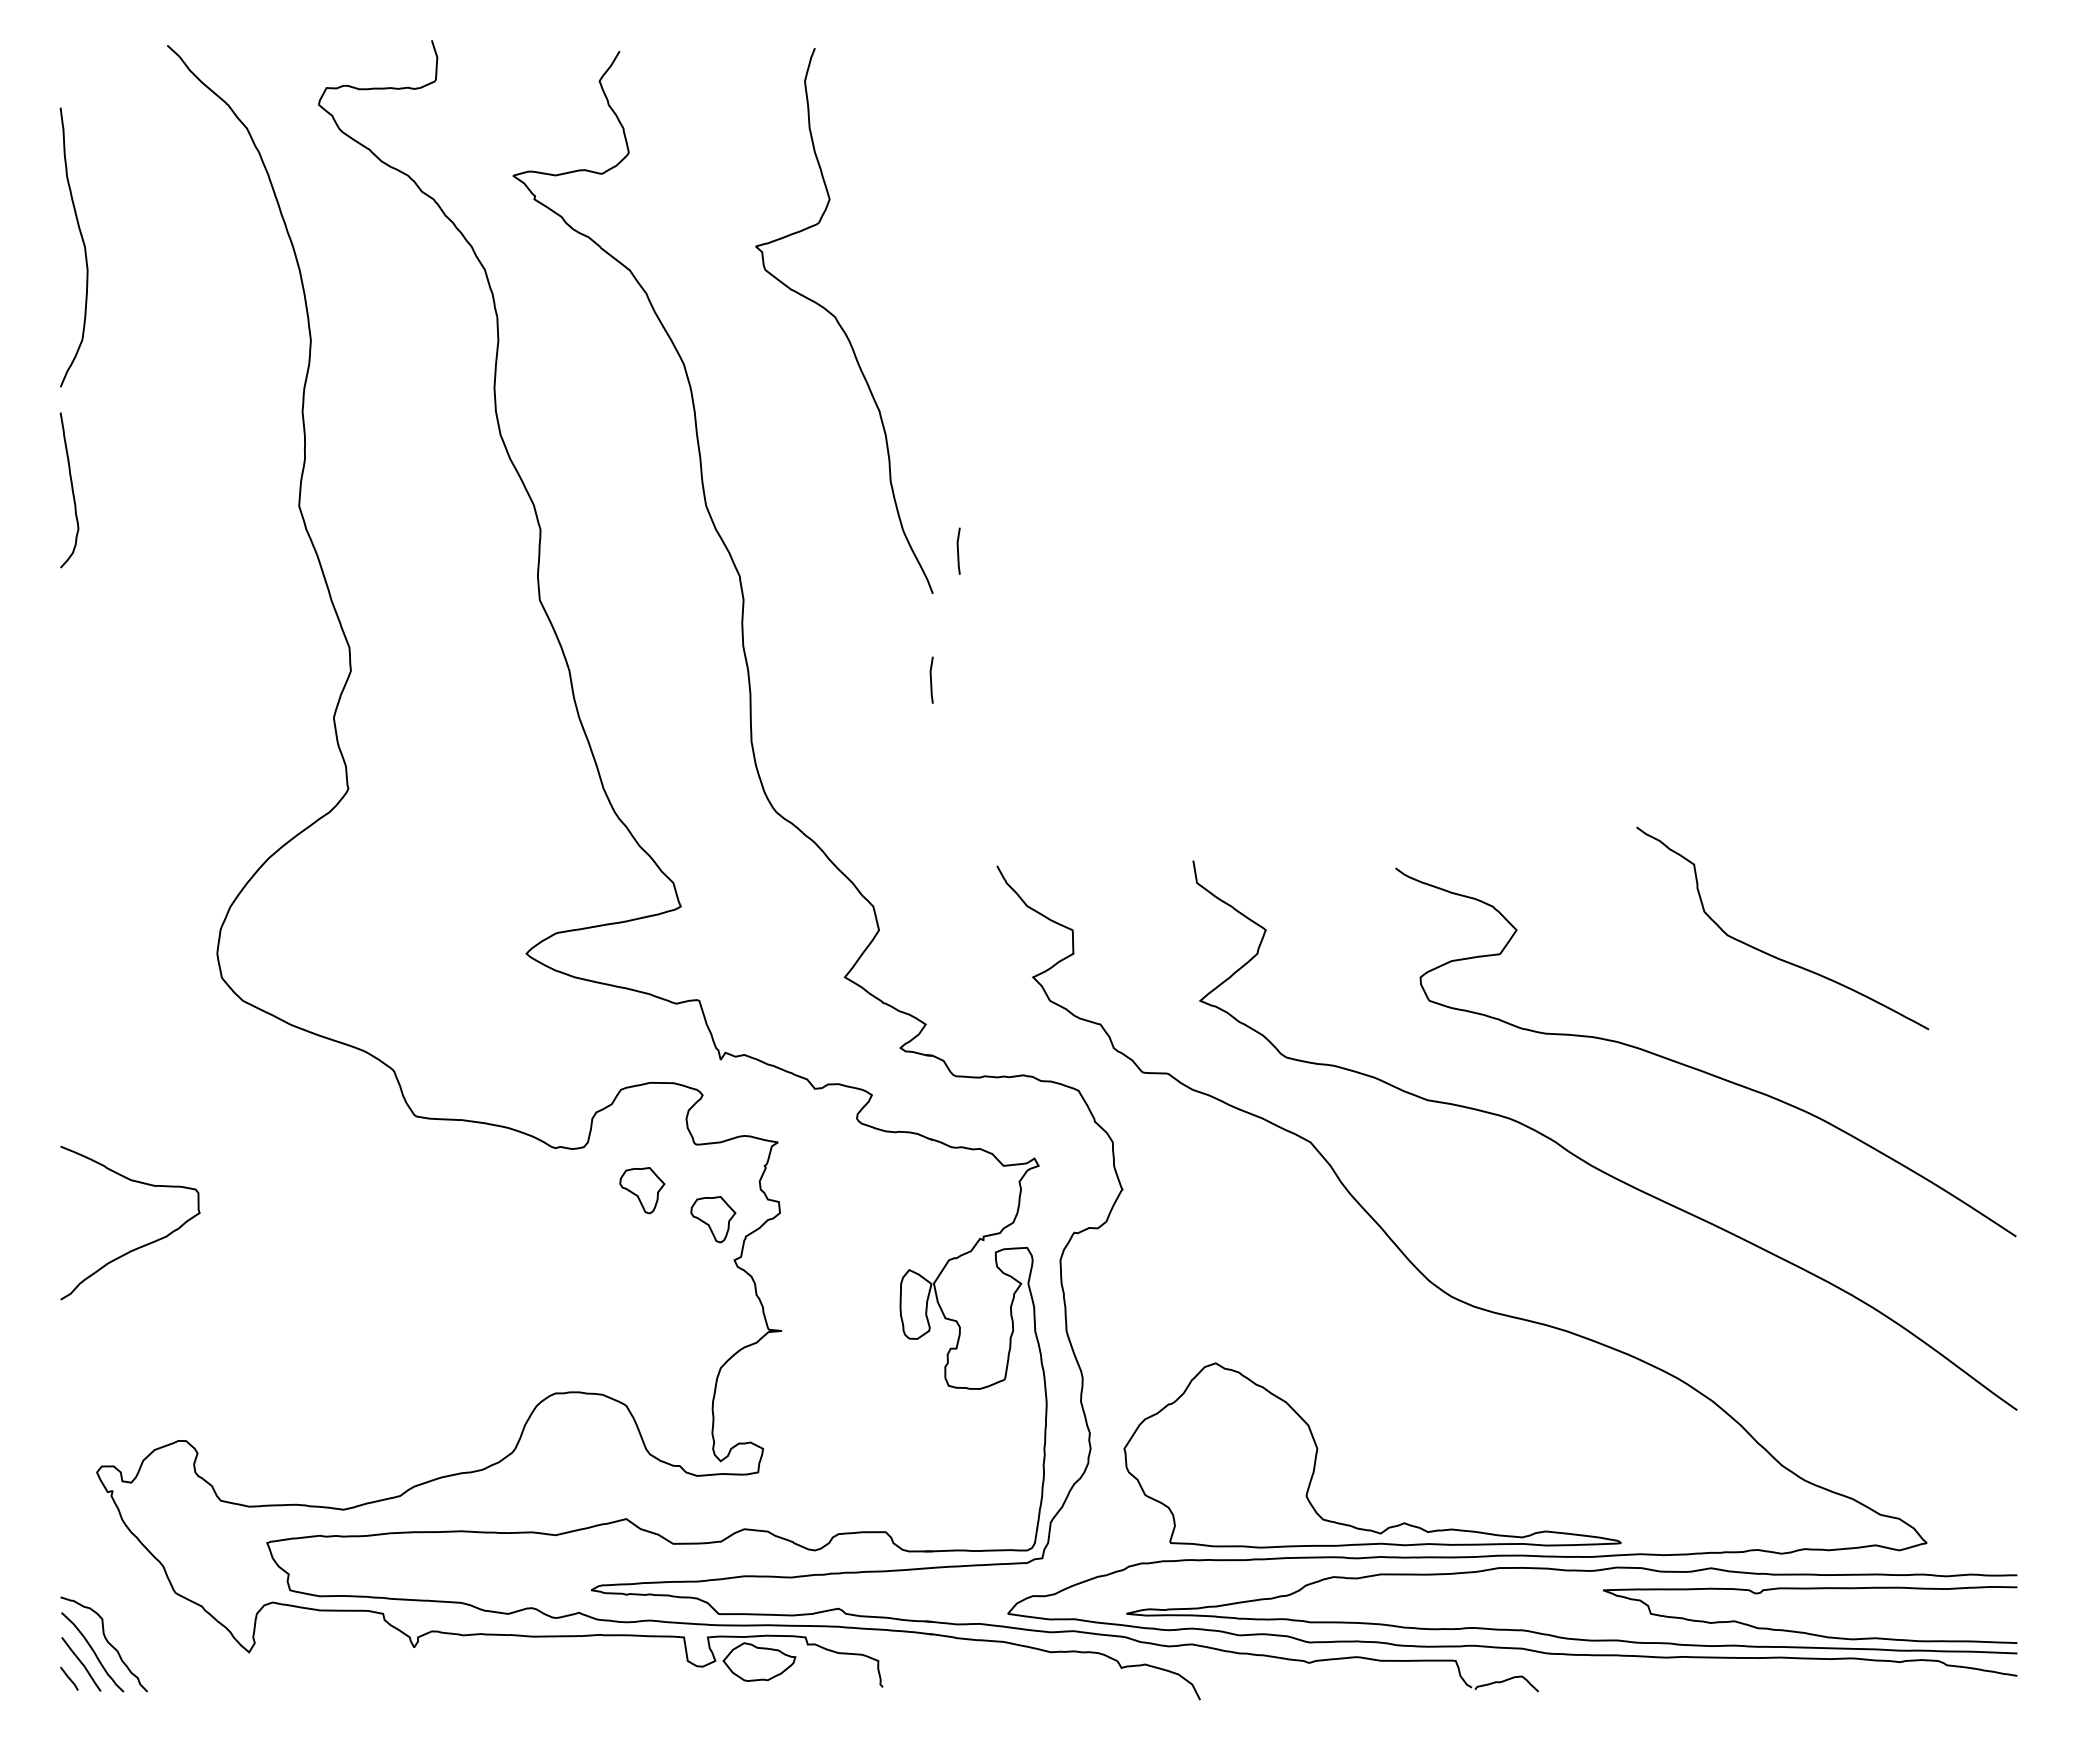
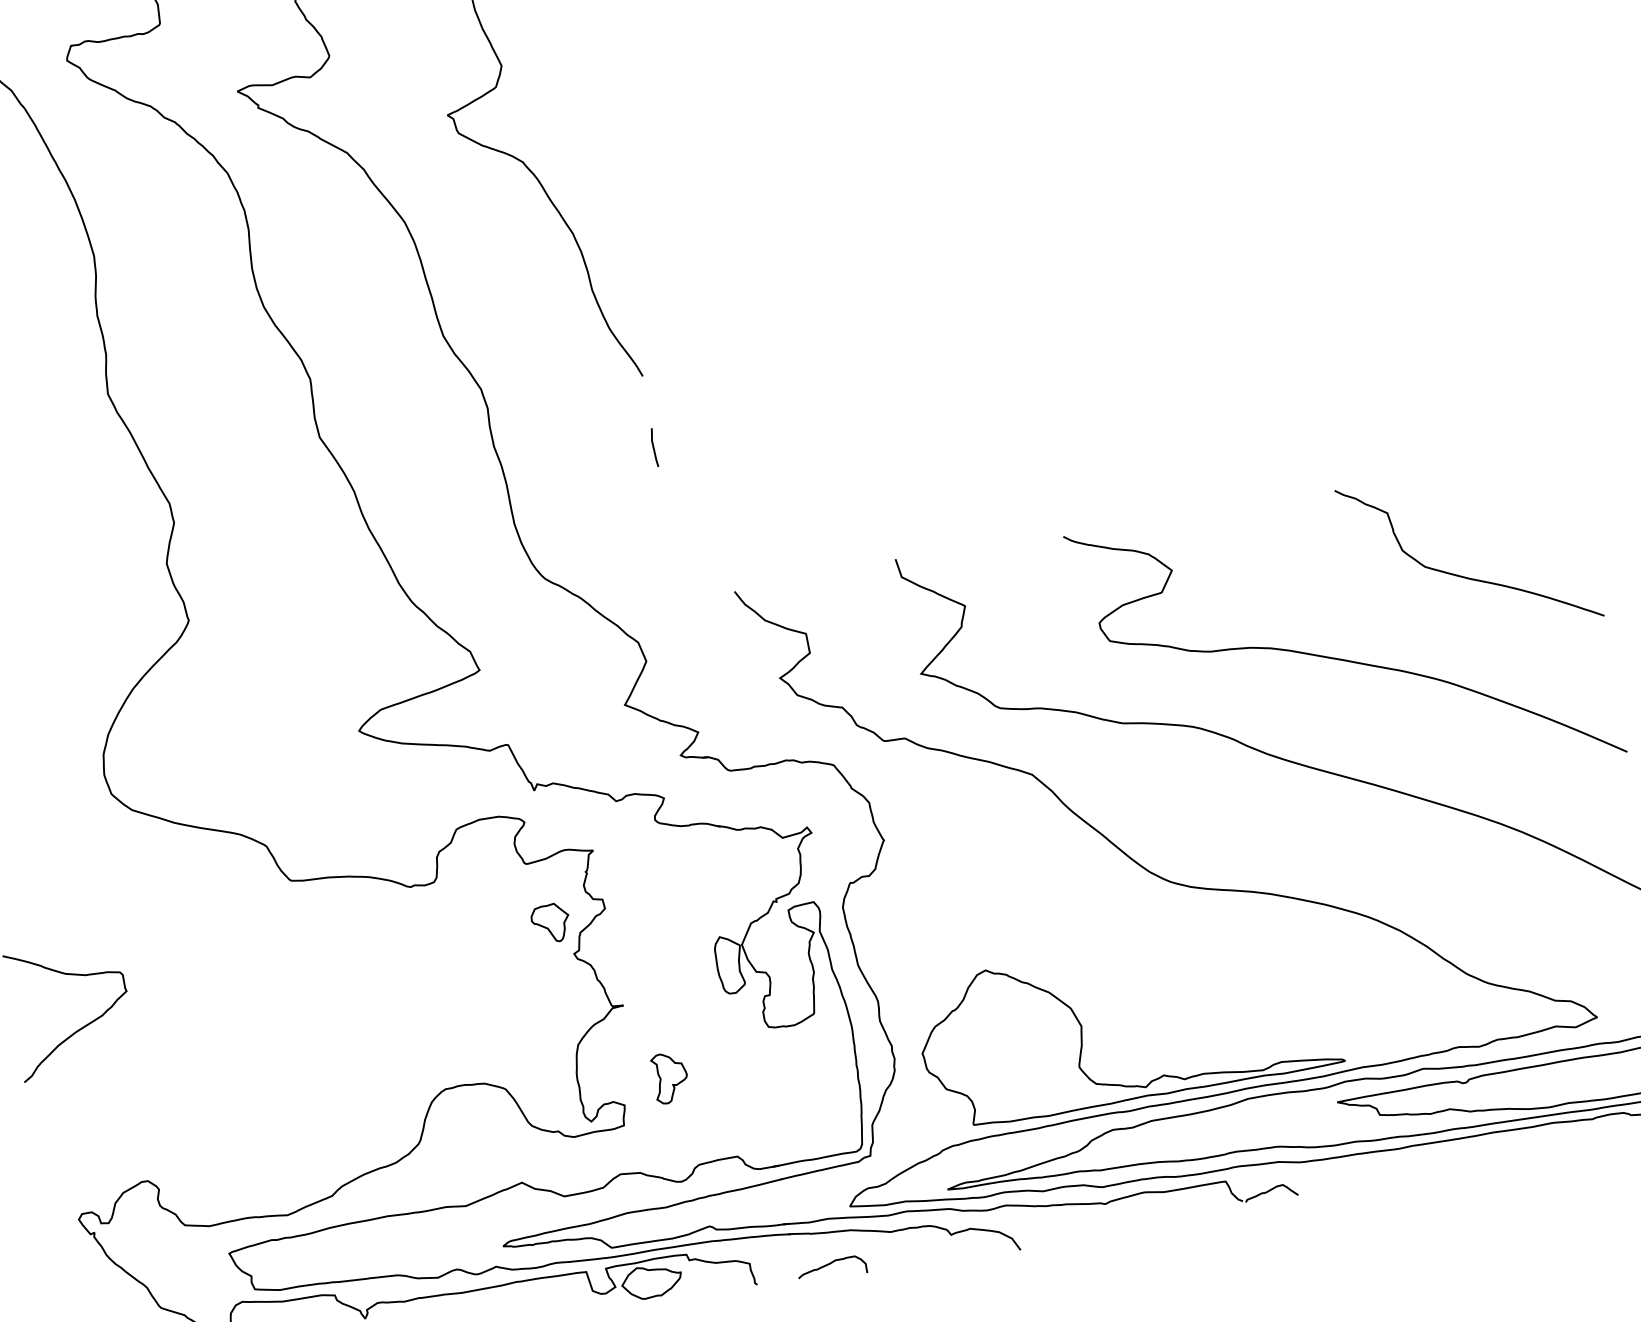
curve: (958, 550) -> (657, 337), removed
curve: (1769, 953) -> (1462, 575), moved
part: (642, 1190) -> (488, 909), removed
part: (822, 1425) -> (670, 1077), added
curve: (972, 1678) -> (829, 1264), added

